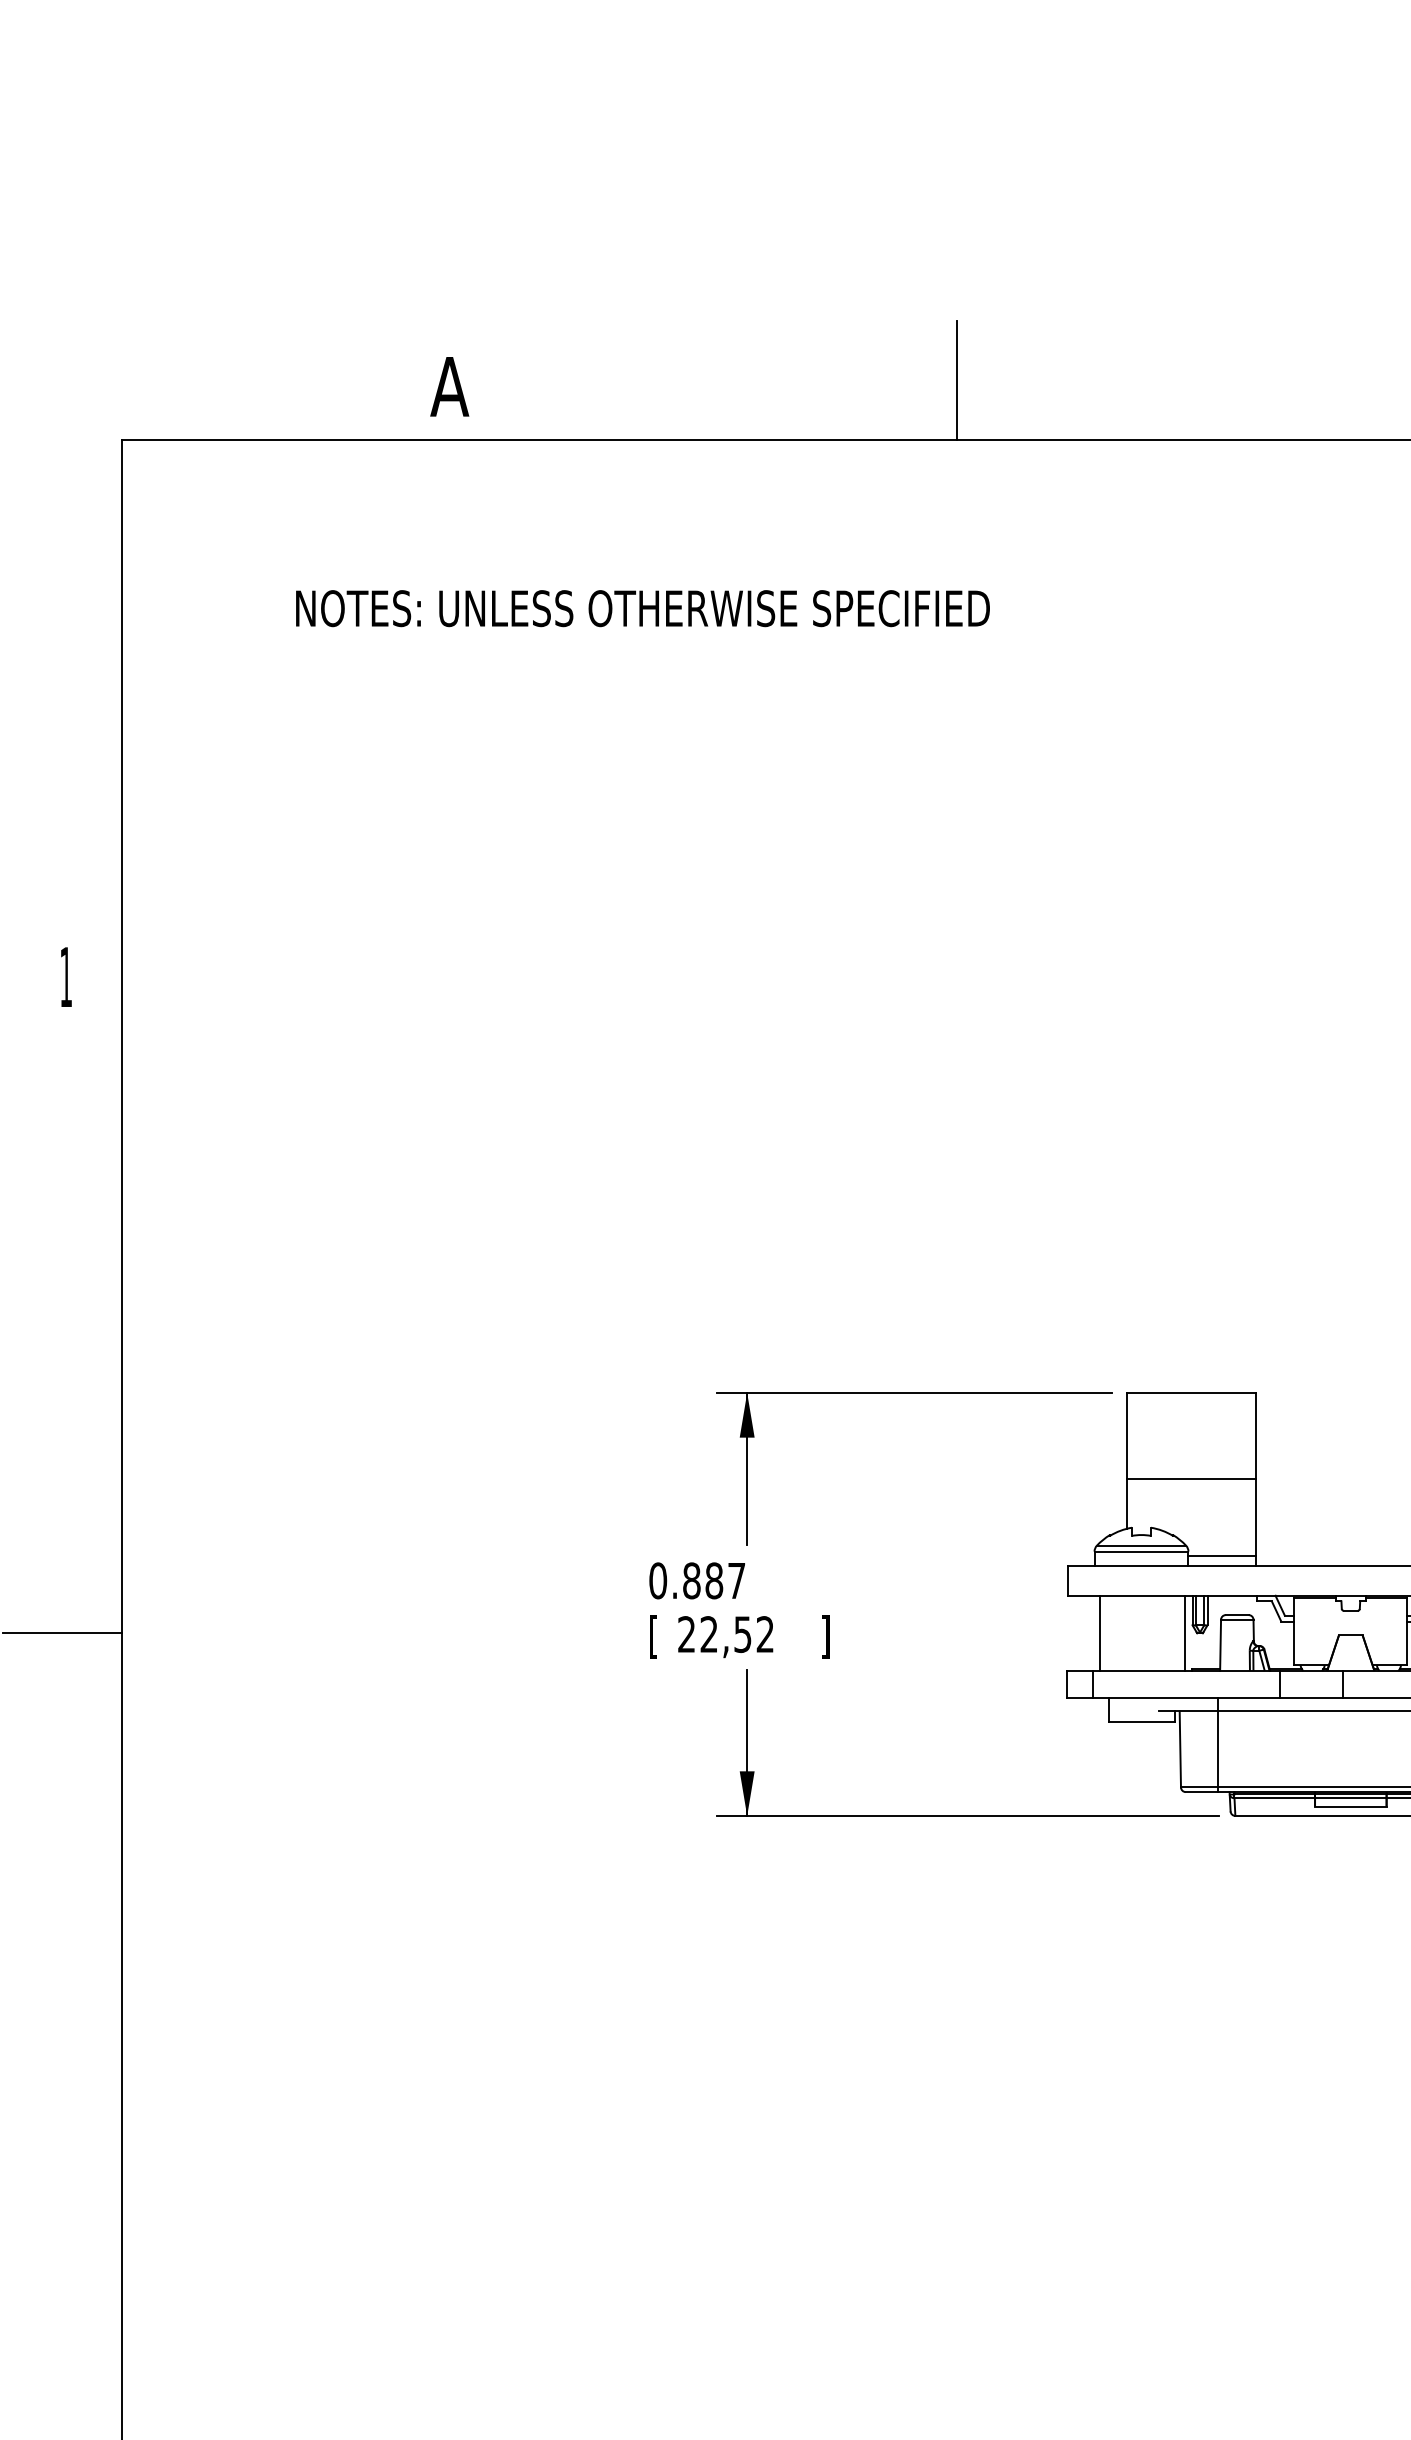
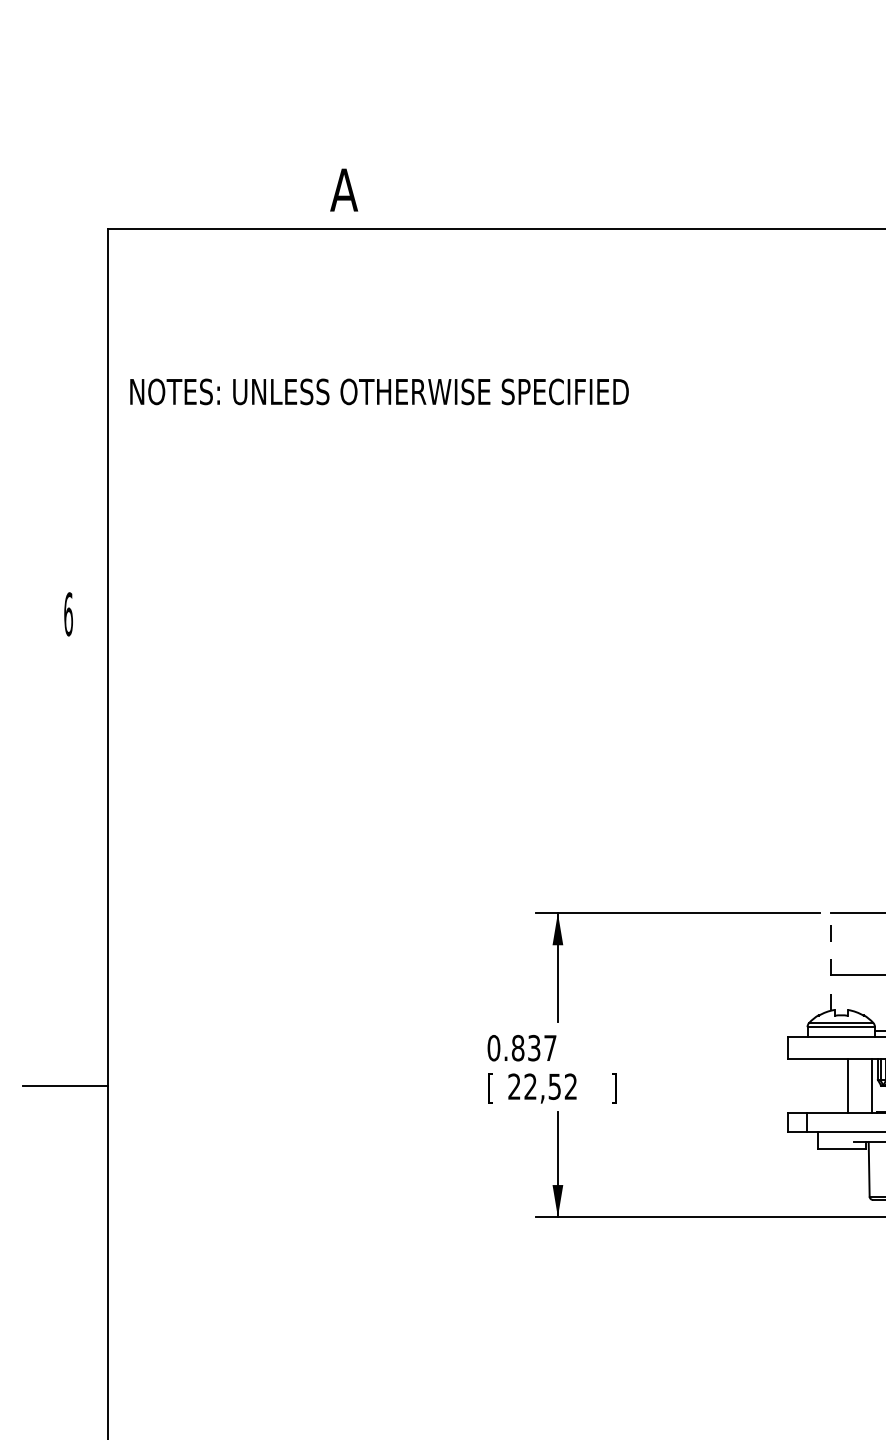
line: (956, 380) -> (708, 185), removed
text: (642, 608) -> (379, 391), moved
text: (66, 977) -> (68, 614), 1 -> 6
line: (1126, 1460) -> (830, 961), solid -> dashed
text: (714, 1580) -> (534, 1047), 0.887 -> 0.837
line: (1100, 1632) -> (848, 1085), moved

